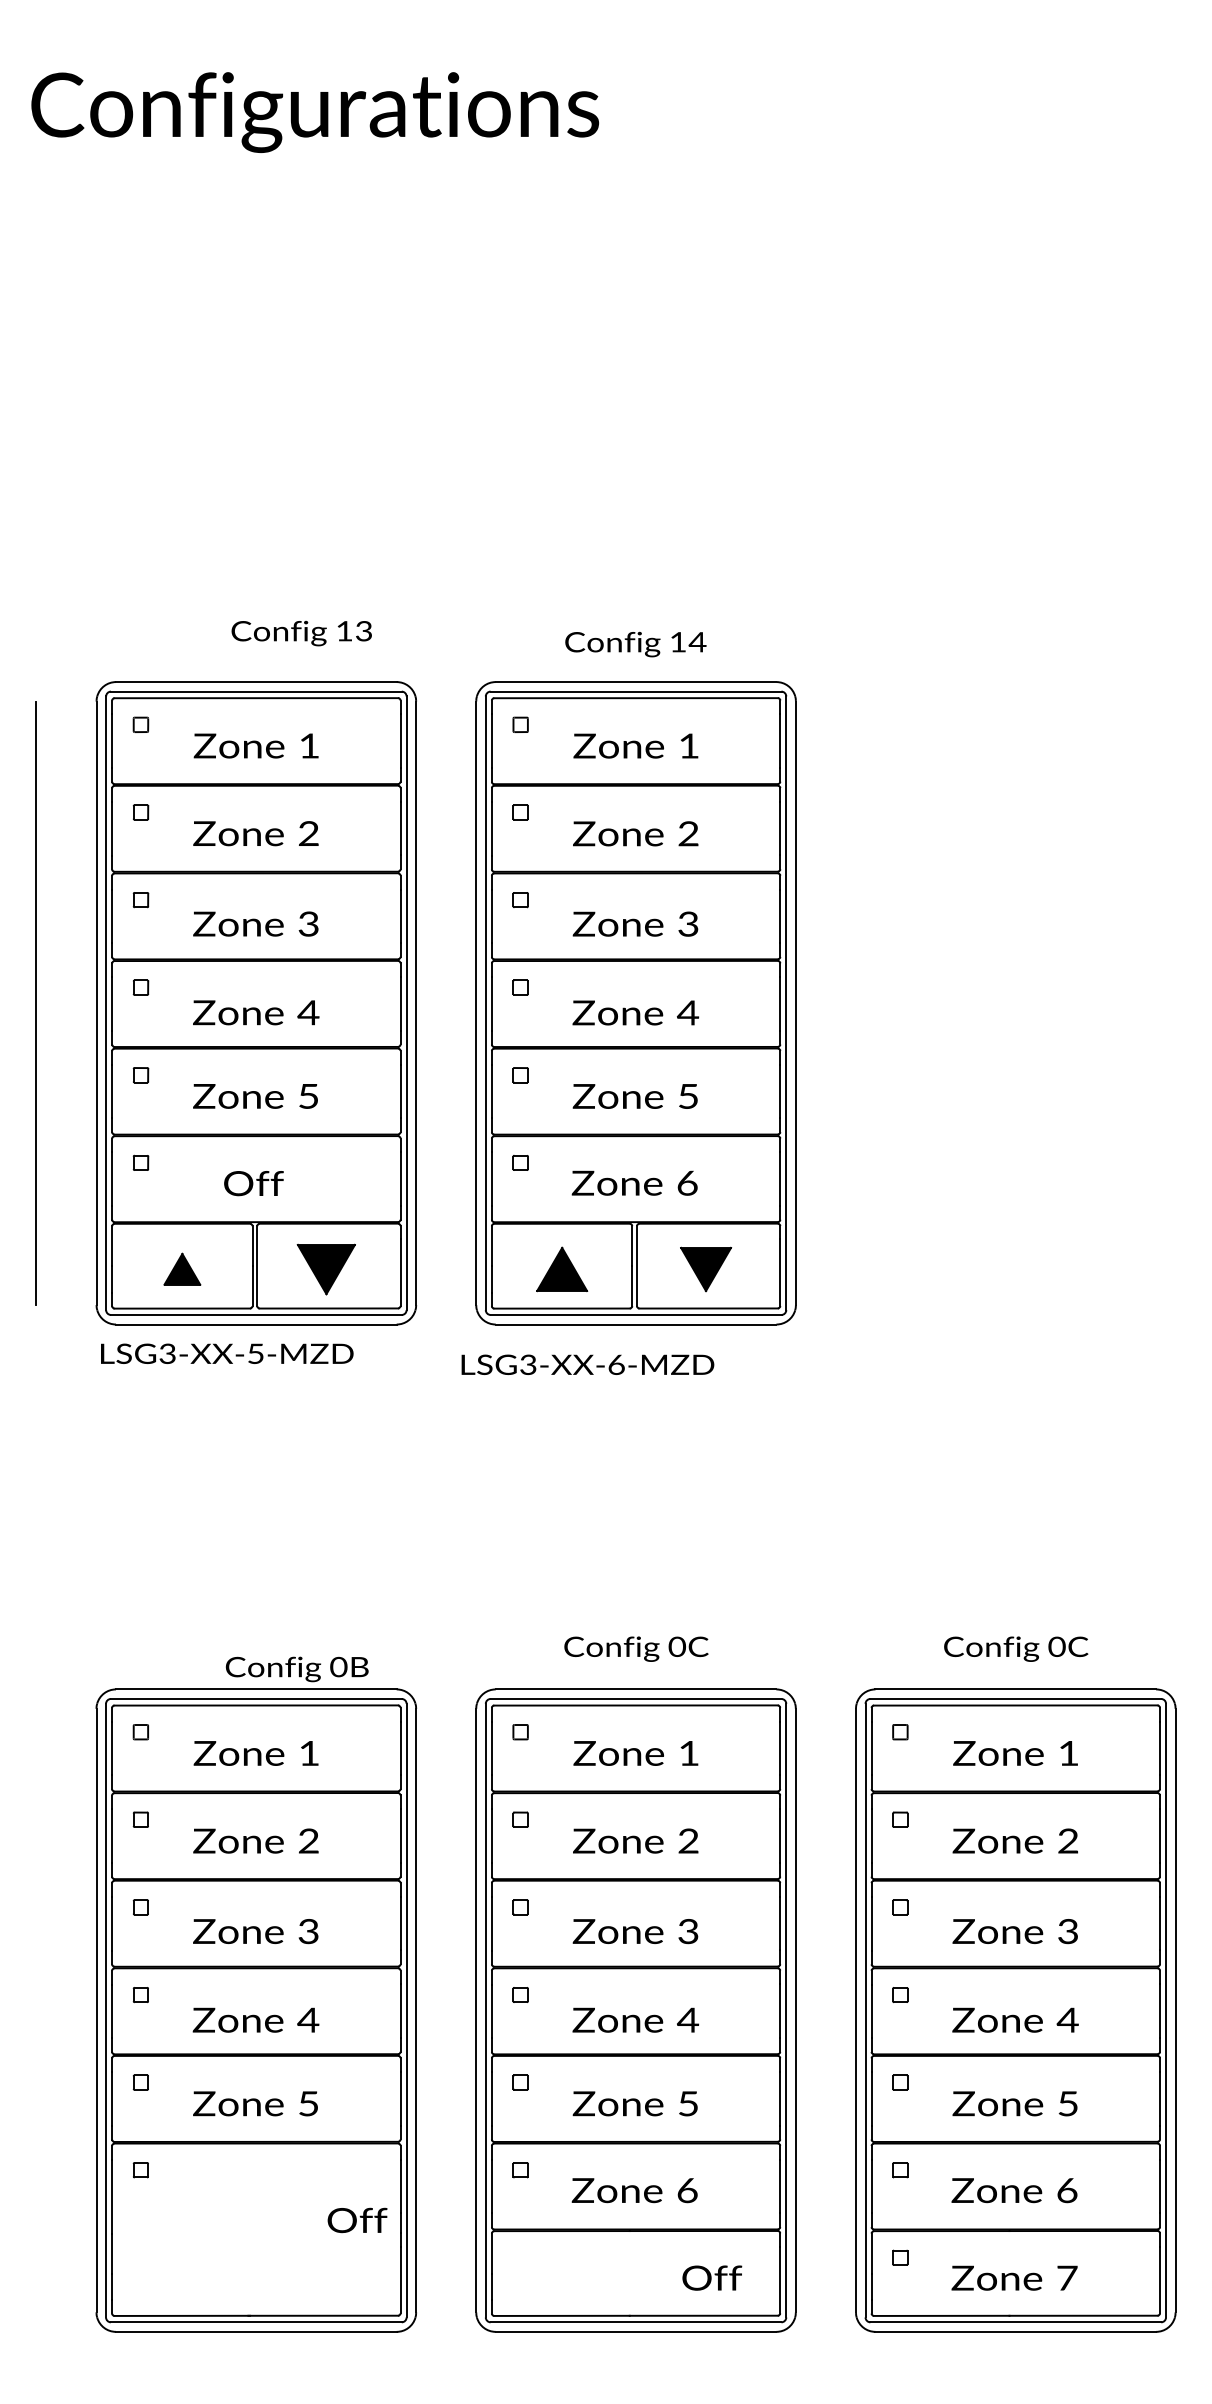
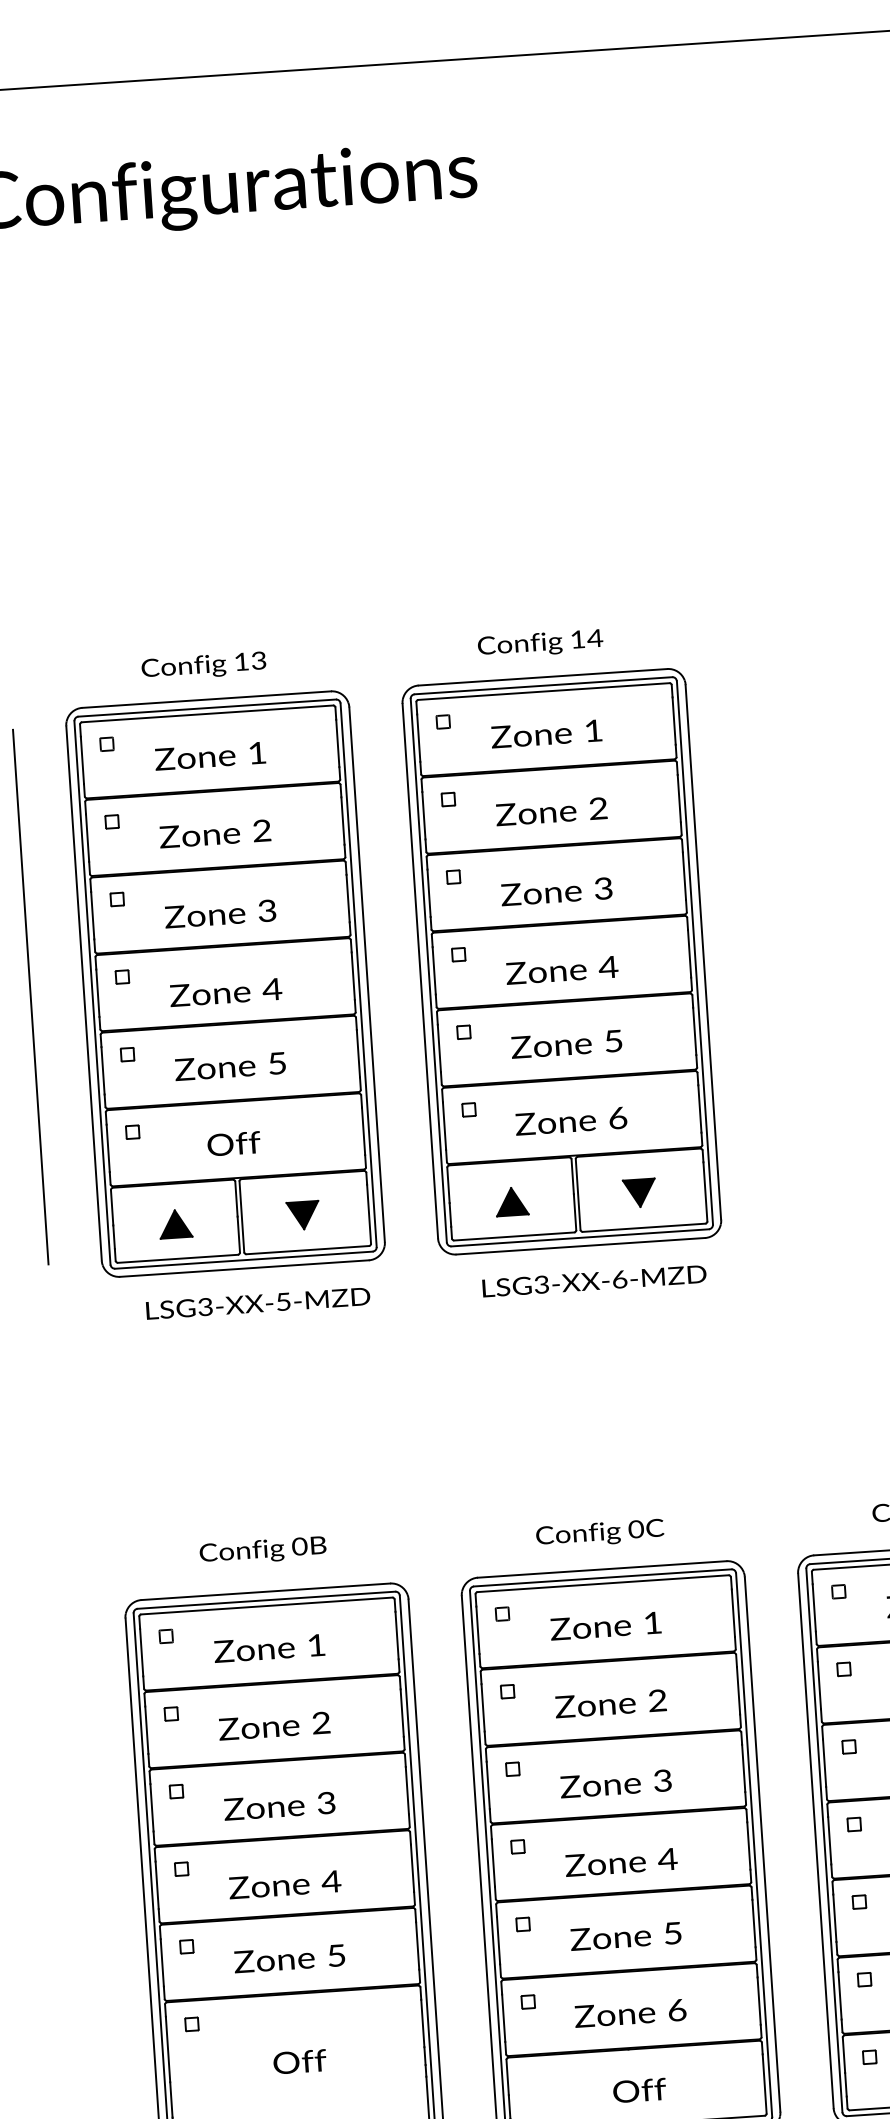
text: (301, 633) -> (203, 666), moved
part: (326, 1268) -> (303, 1214), size x0.62
part: (561, 1268) -> (511, 1201), size x0.71
part: (706, 1268) -> (639, 1192), size x0.71
text: (227, 1353) -> (258, 1303), moved
text: (587, 1364) -> (594, 1280), moved
text: (296, 1669) -> (262, 1551), moved
text: (357, 2220) -> (299, 2061), moved
text: (712, 2277) -> (639, 2090), moved

